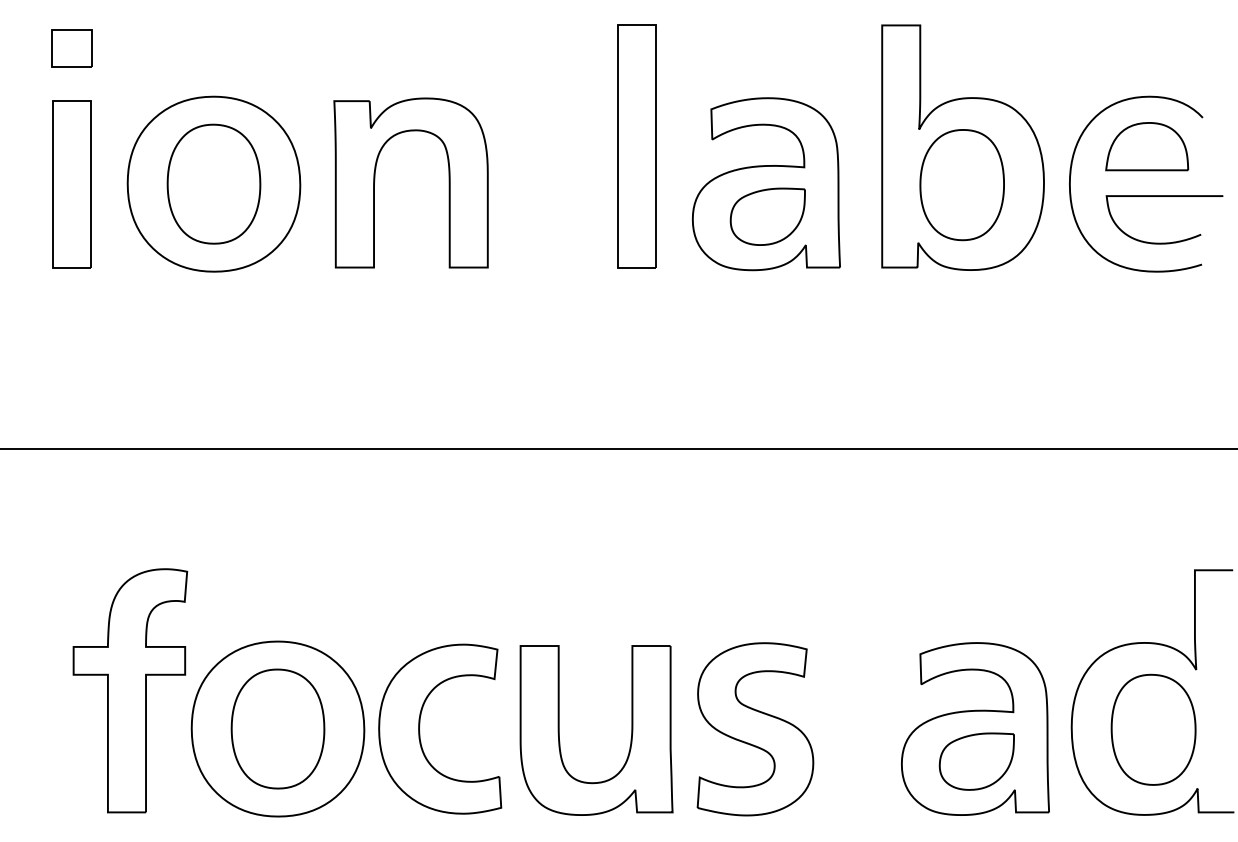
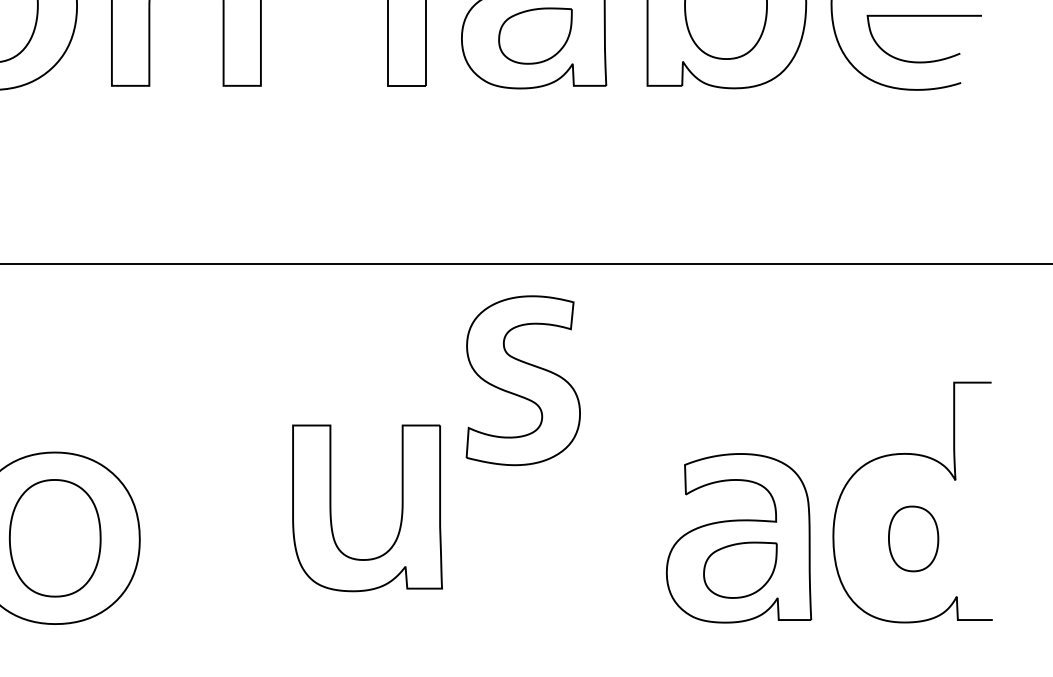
part: (420, 725) -> (194, 534), removed
part: (755, 729) -> (523, 380), moved
part: (1153, 729) -> (913, 538), size x0.6
part: (630, 738) -> (400, 516), moved

